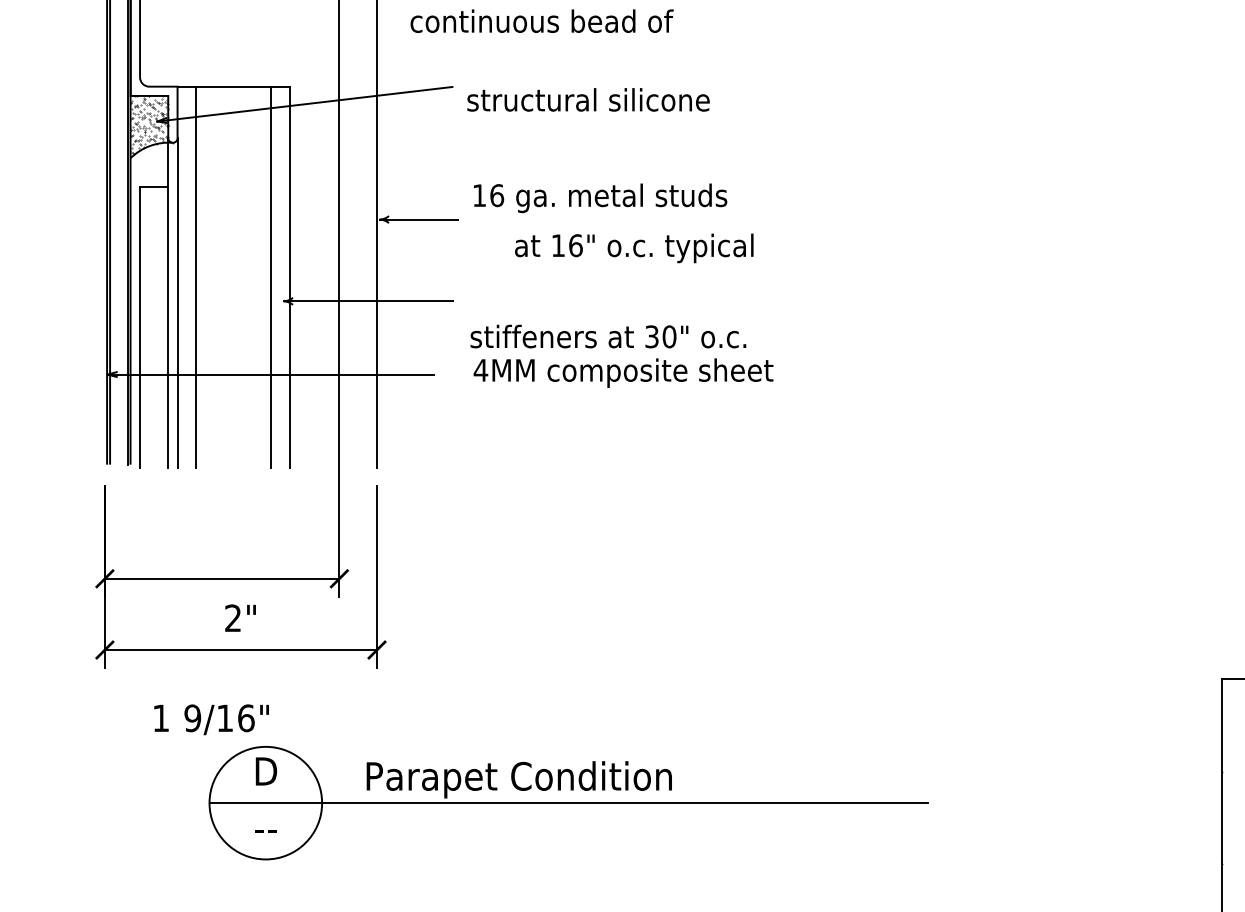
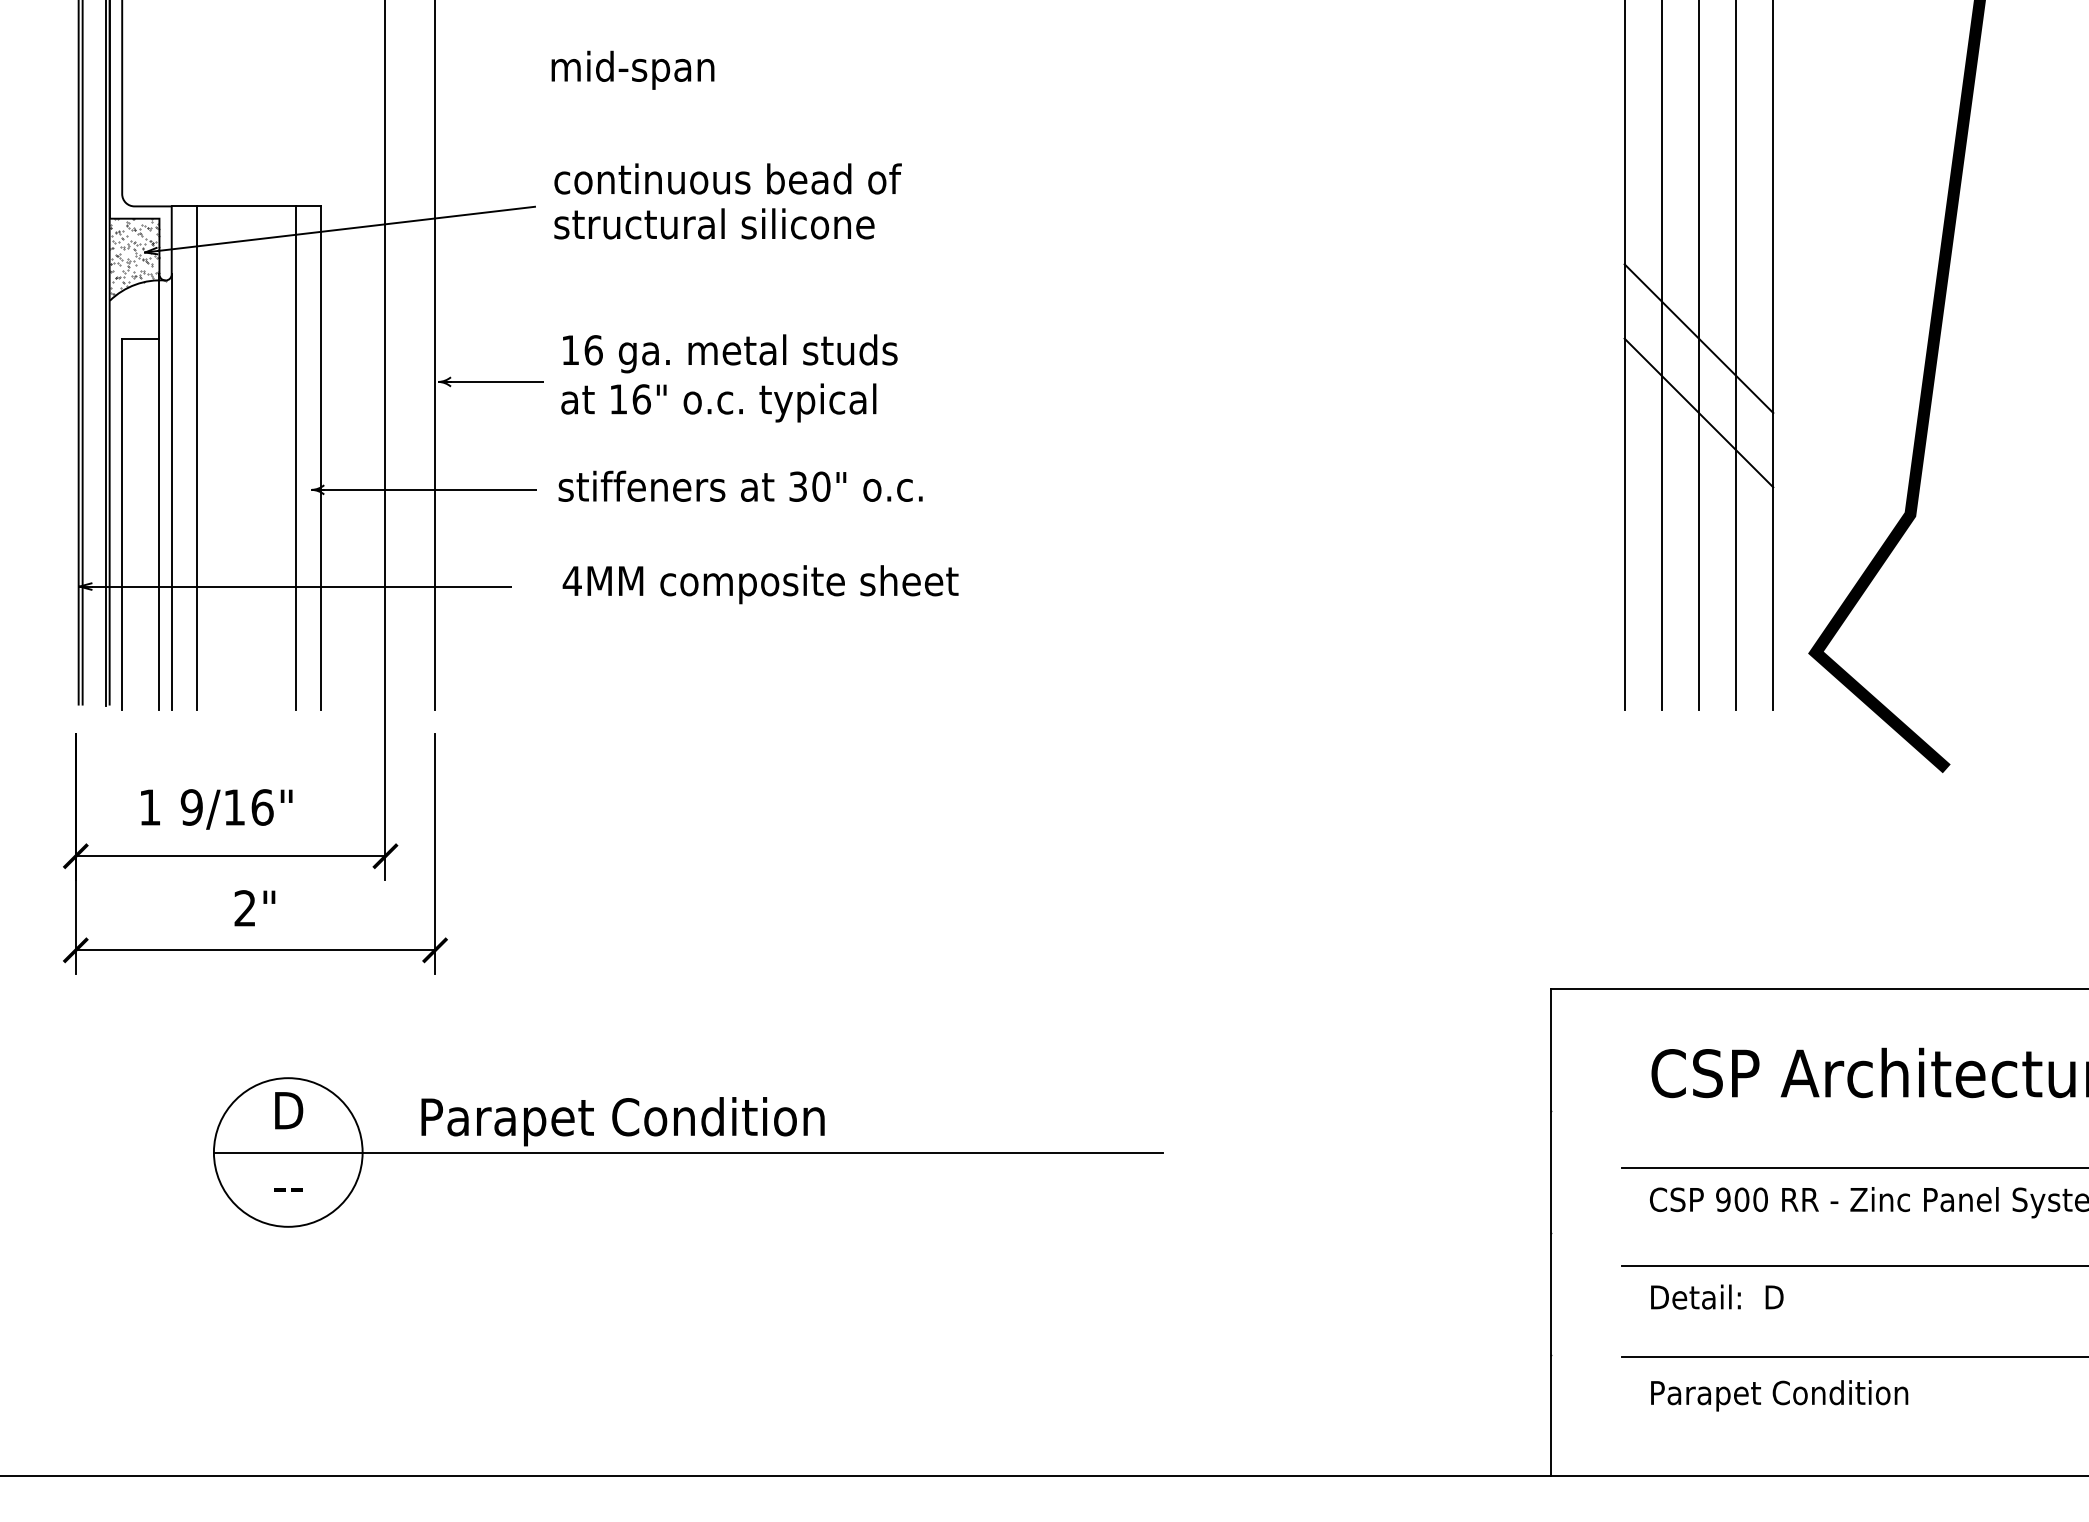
text: (541, 20) -> (727, 178), moved
text: (634, 248) -> (718, 402), moved
text: (608, 335) -> (740, 485), moved
text: (211, 719) -> (216, 809), moved

